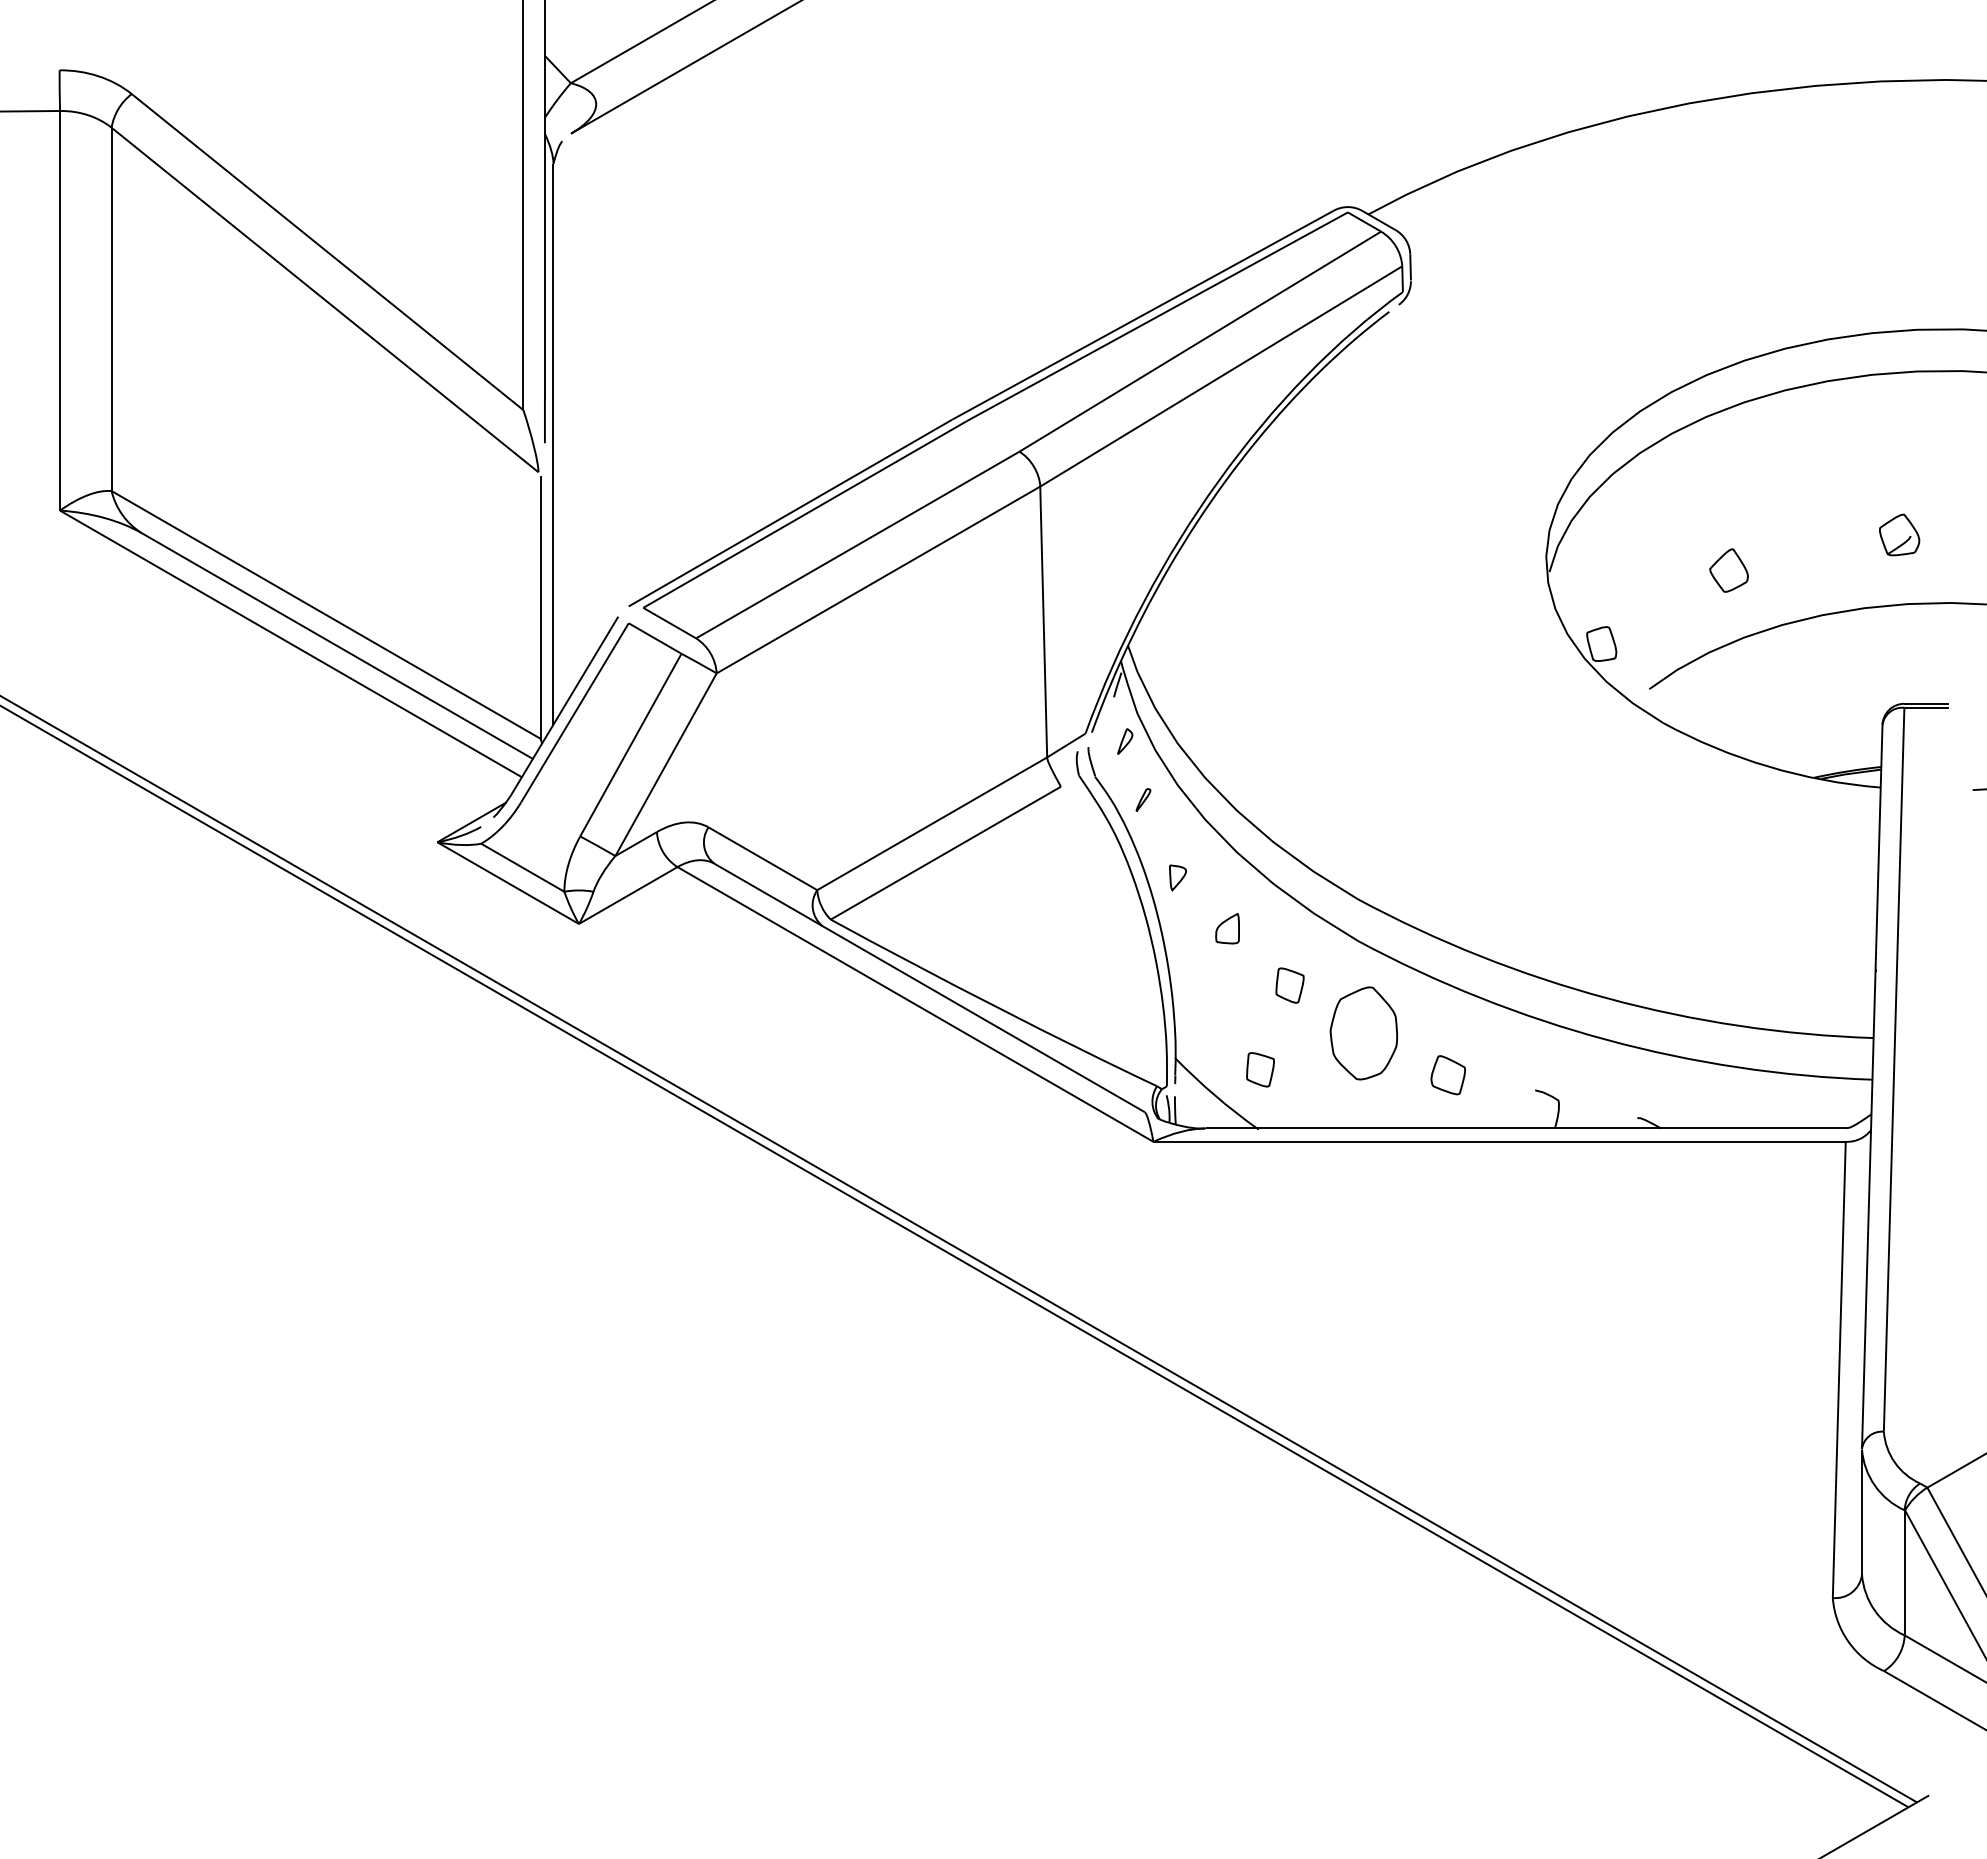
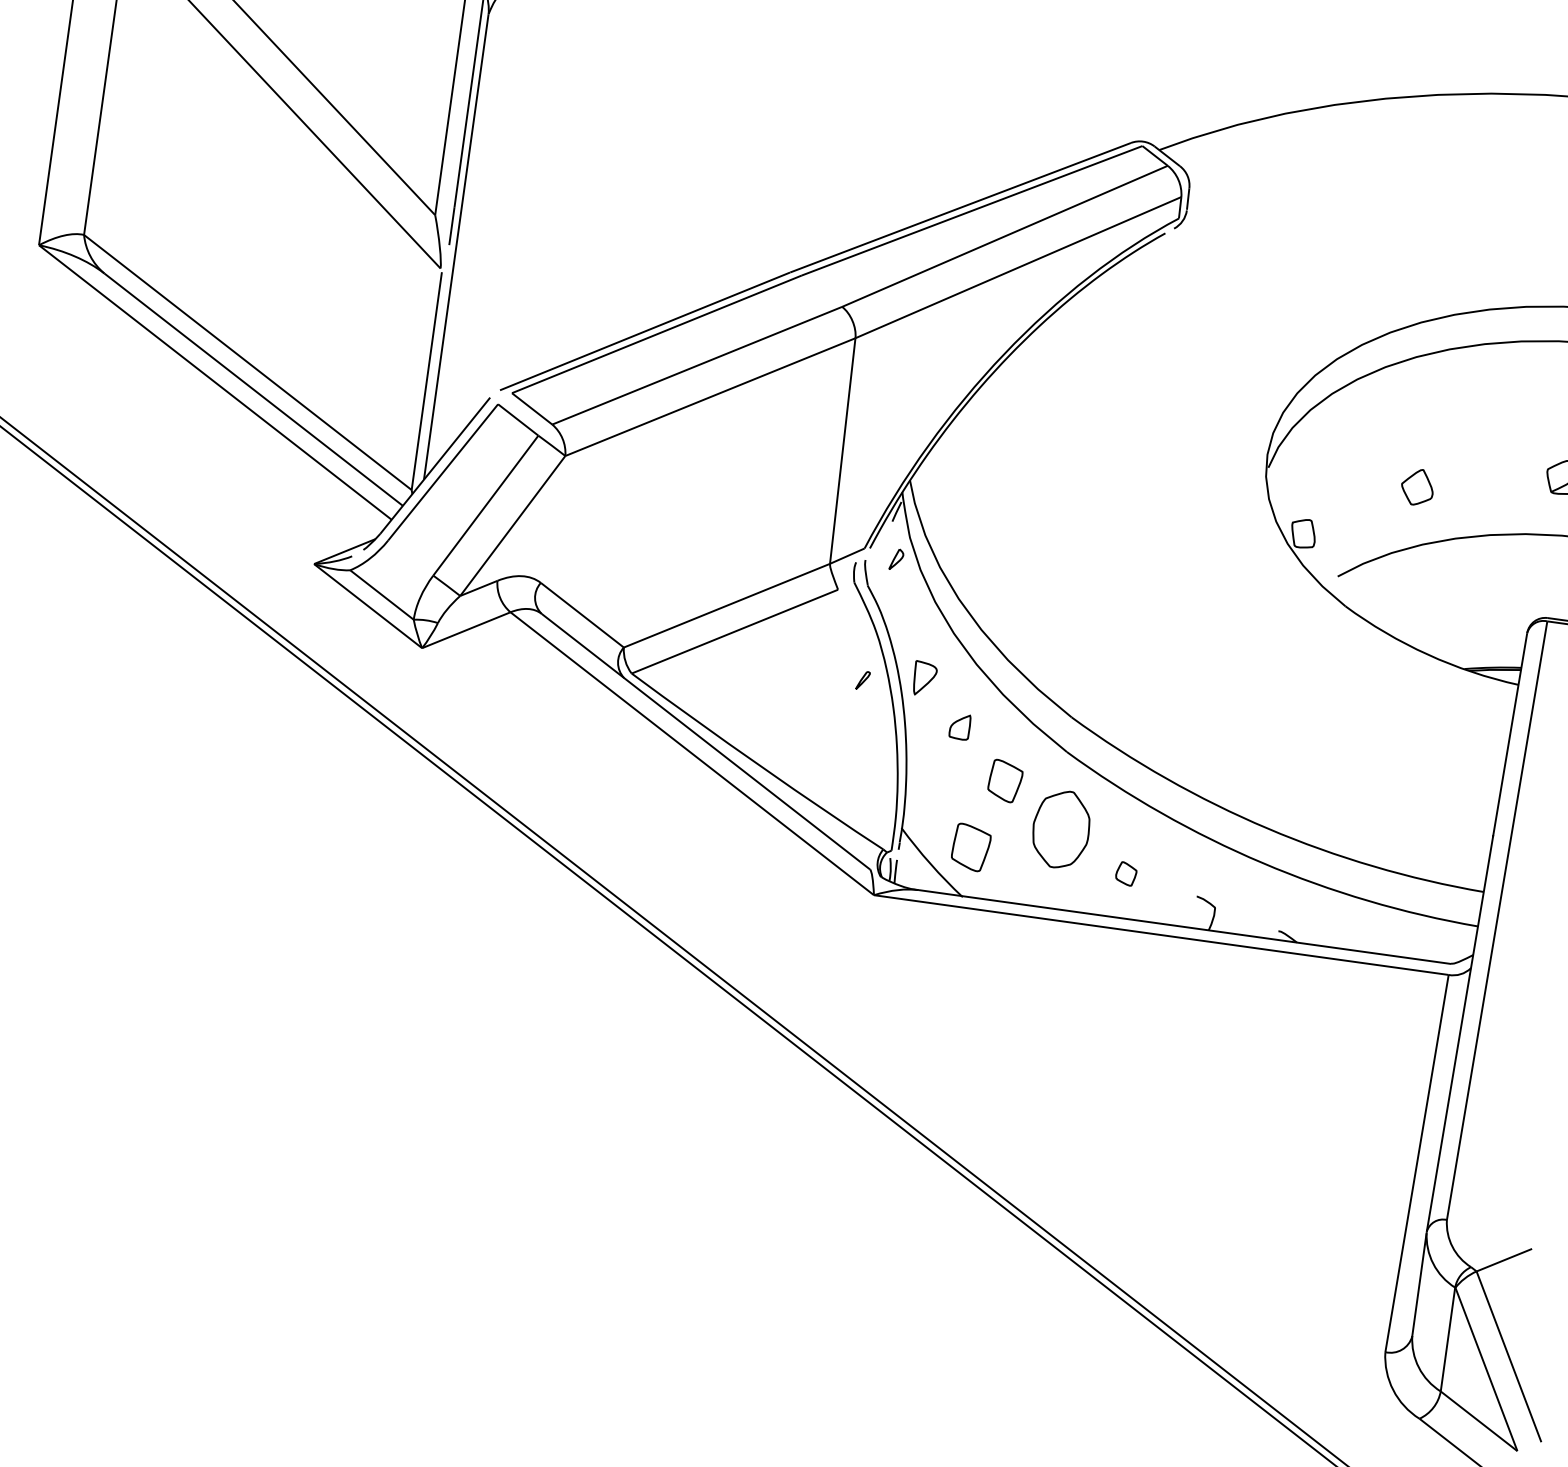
part: (1143, 799) -> (863, 680), moved
part: (1177, 877) -> (924, 678), size x1.6
part: (1289, 985) -> (1004, 781), size x1.4
part: (1260, 1069) -> (971, 847), size x1.6
part: (1447, 1075) -> (1125, 874), size x0.7

